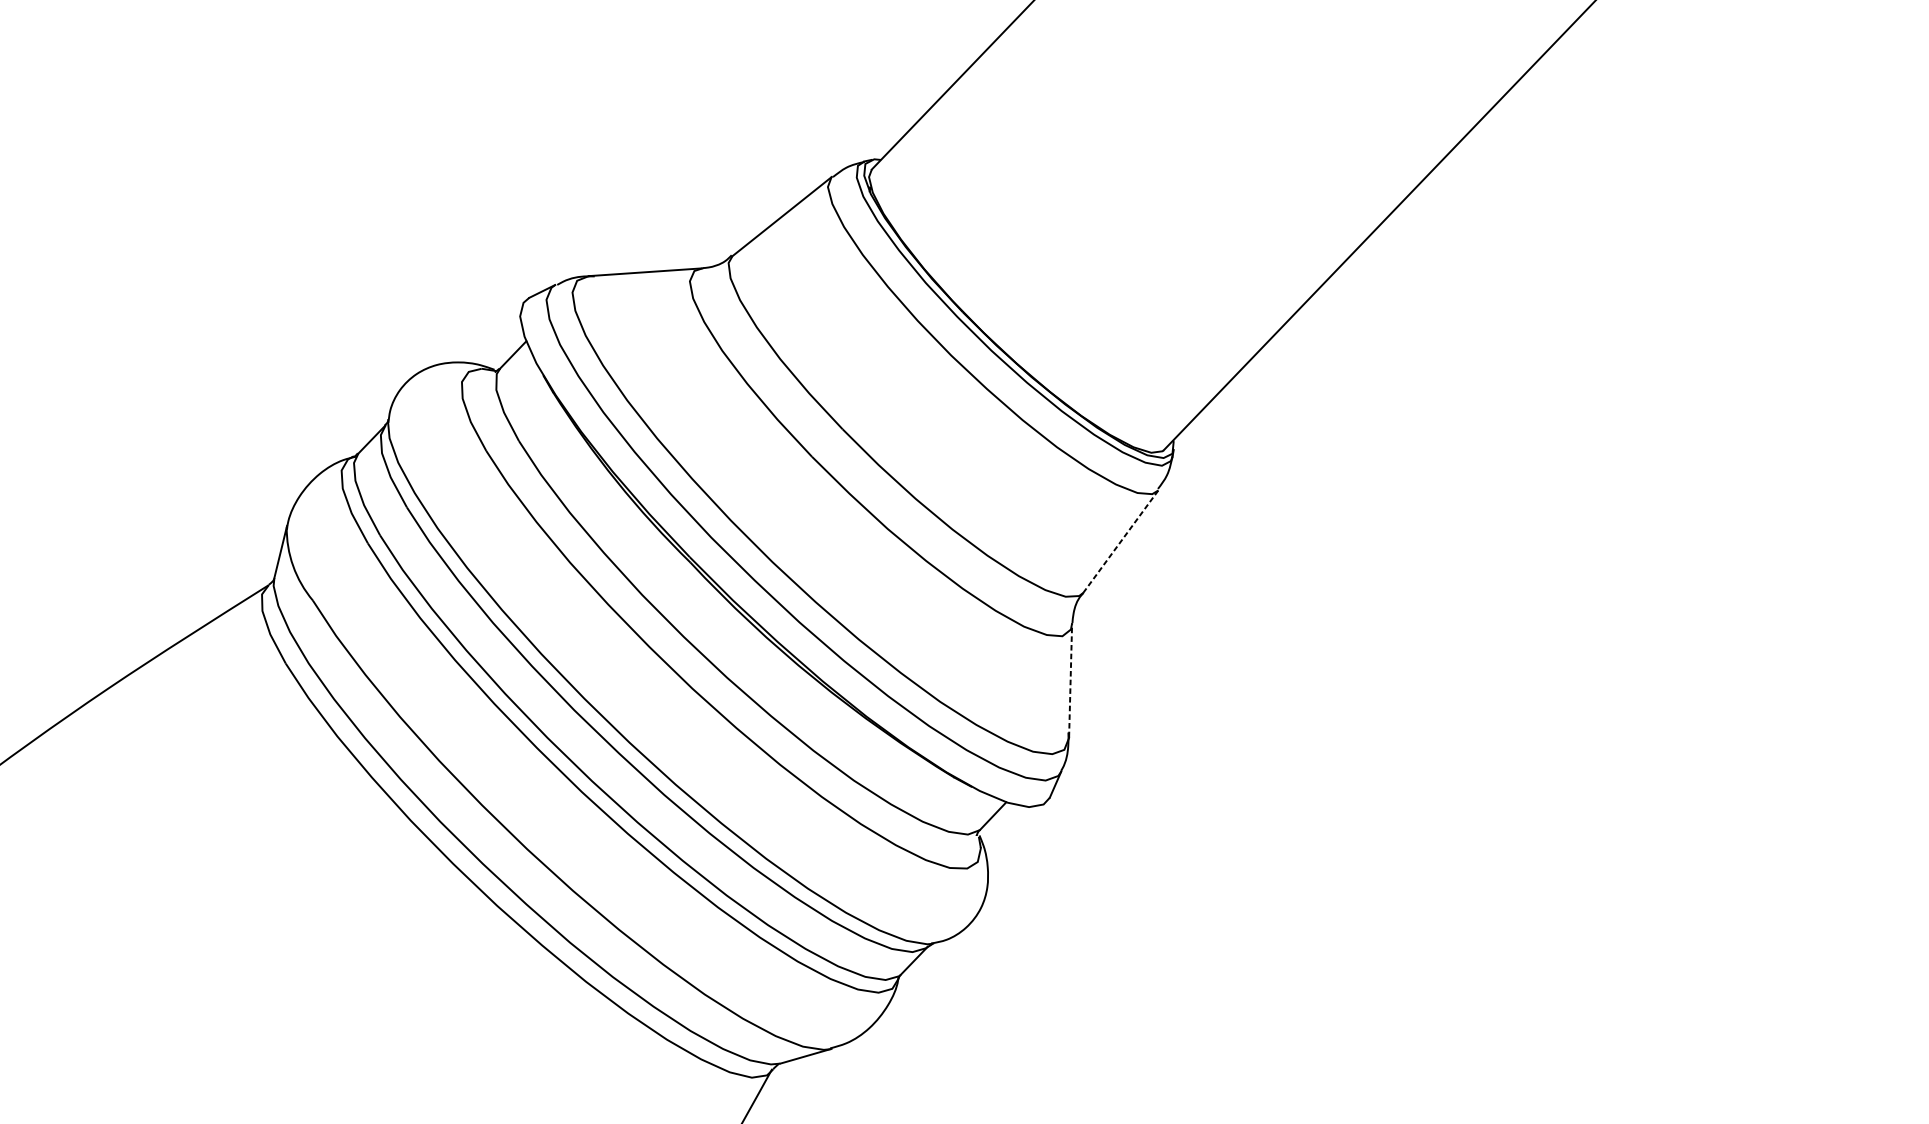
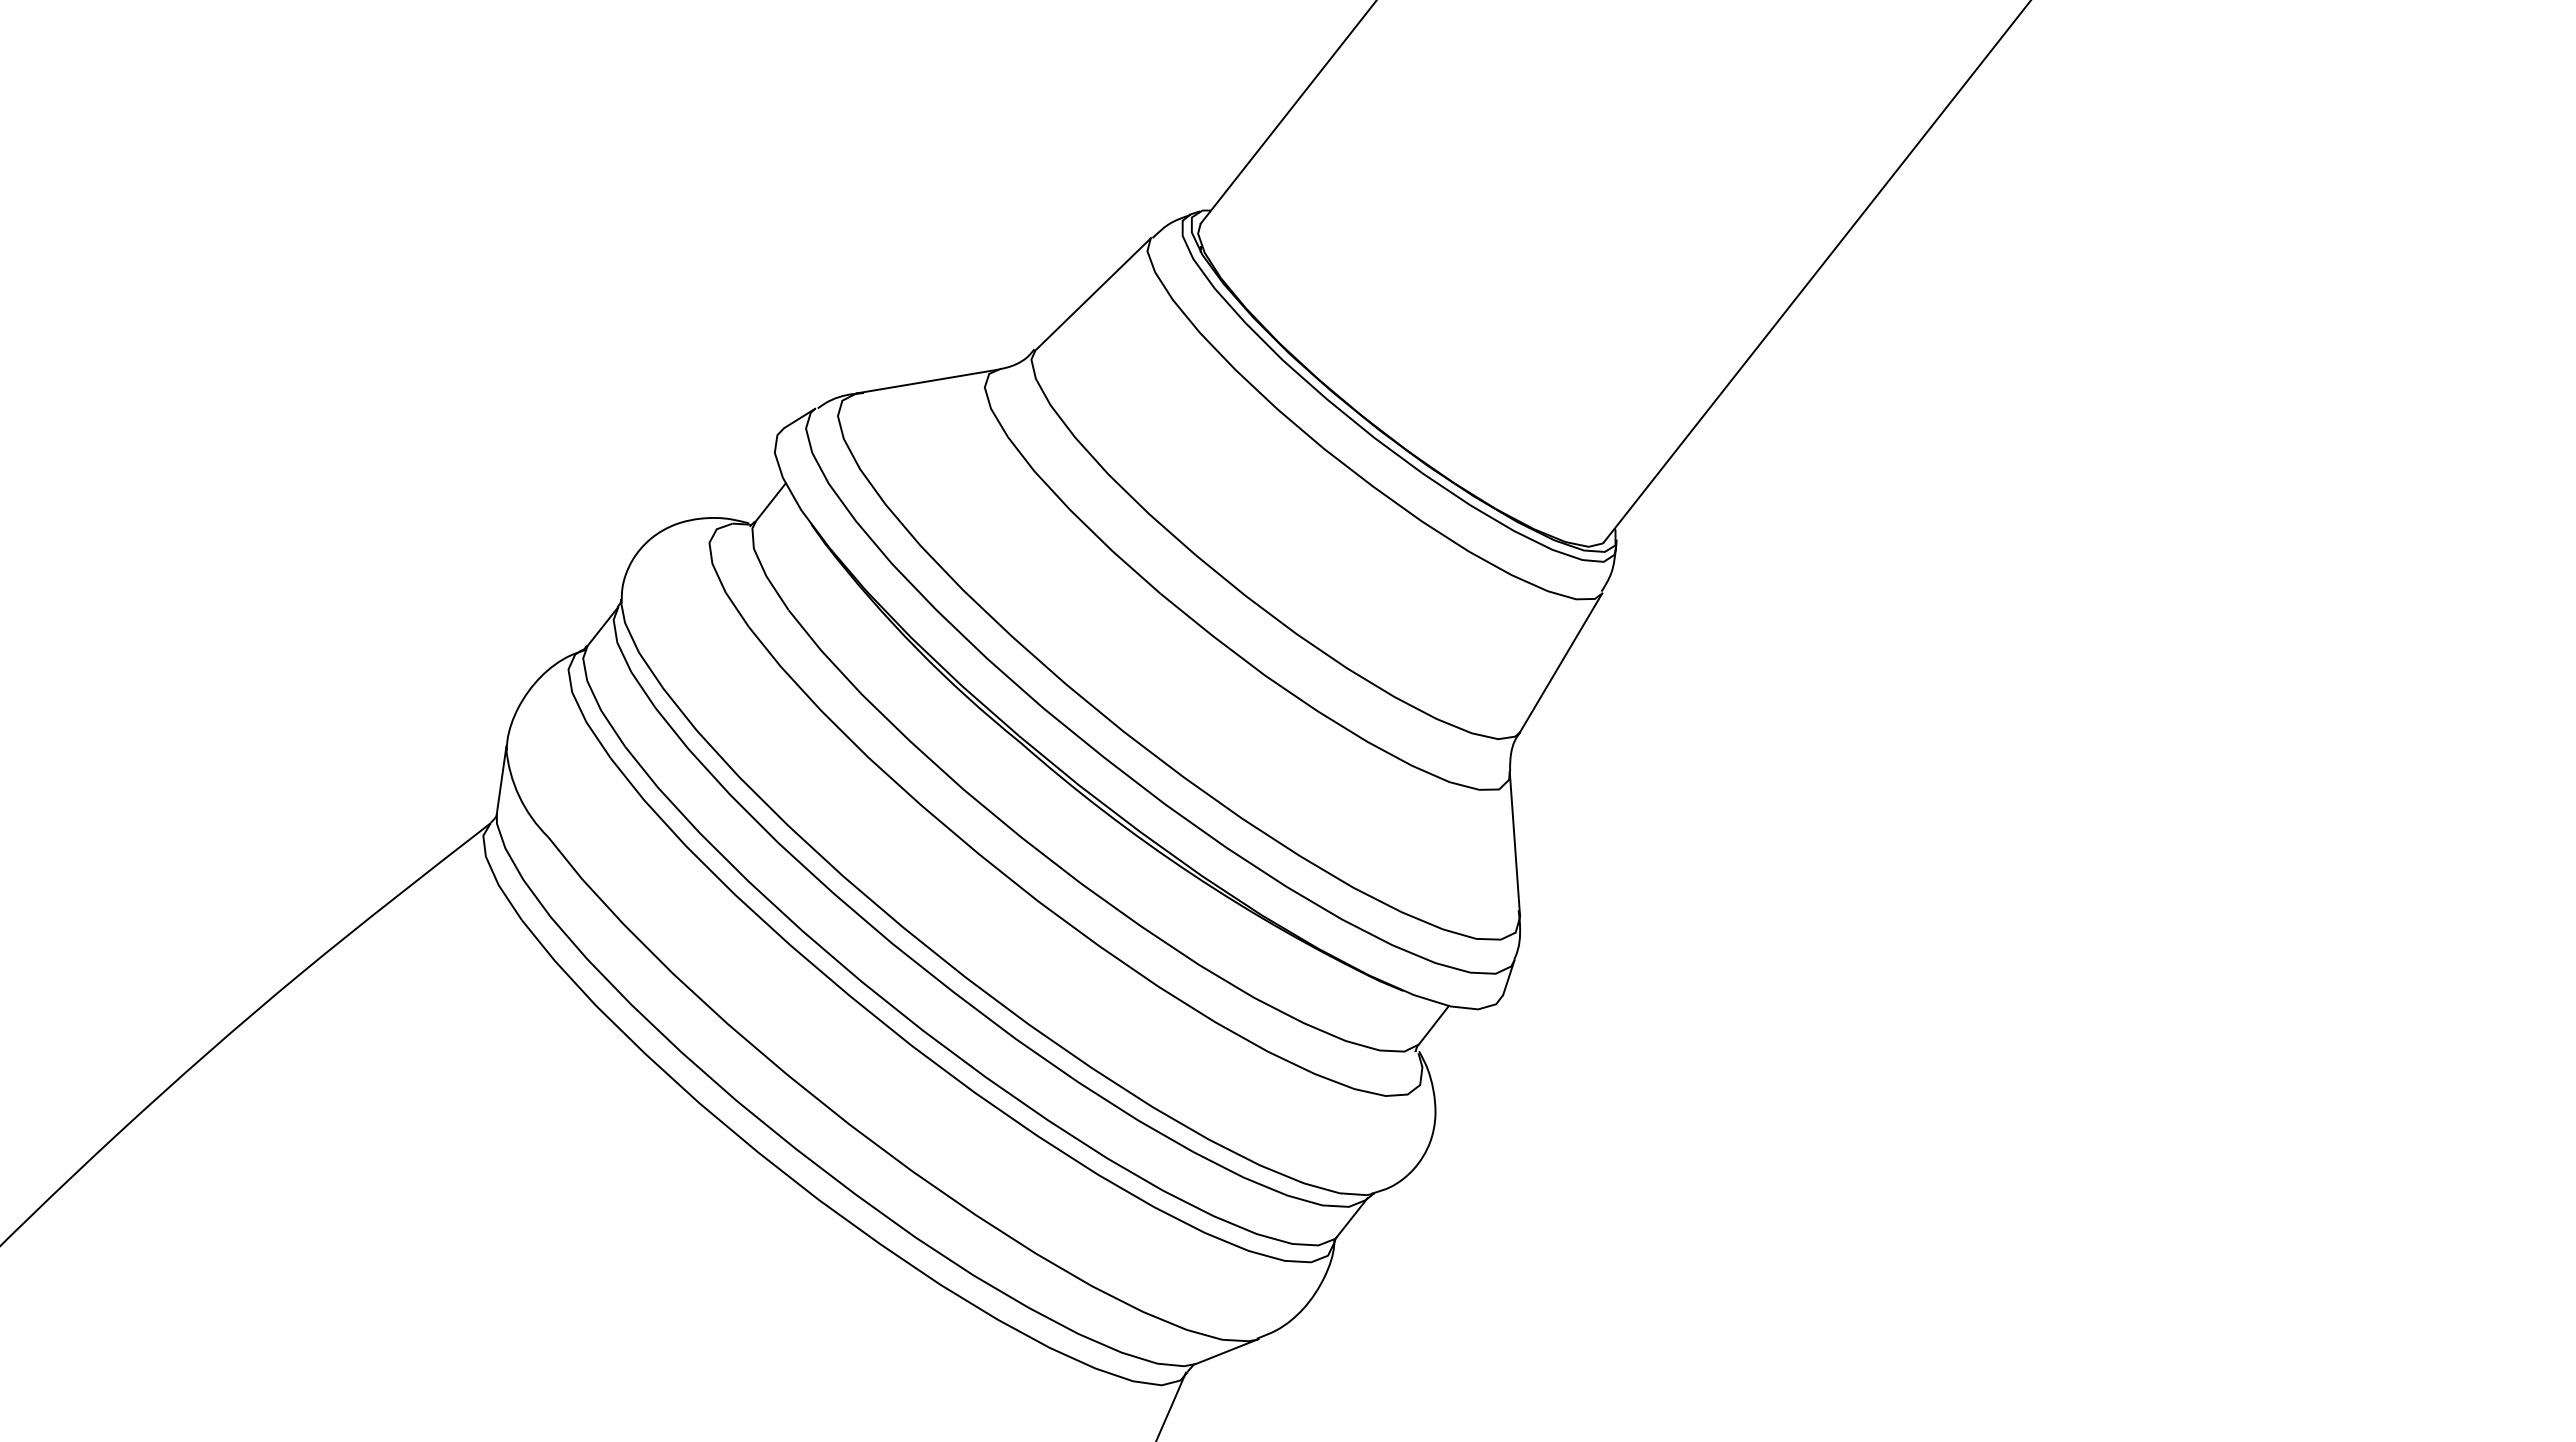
line: (1121, 541) -> (1561, 662), dashed -> solid
line: (1070, 679) -> (1514, 843), dashed -> solid

